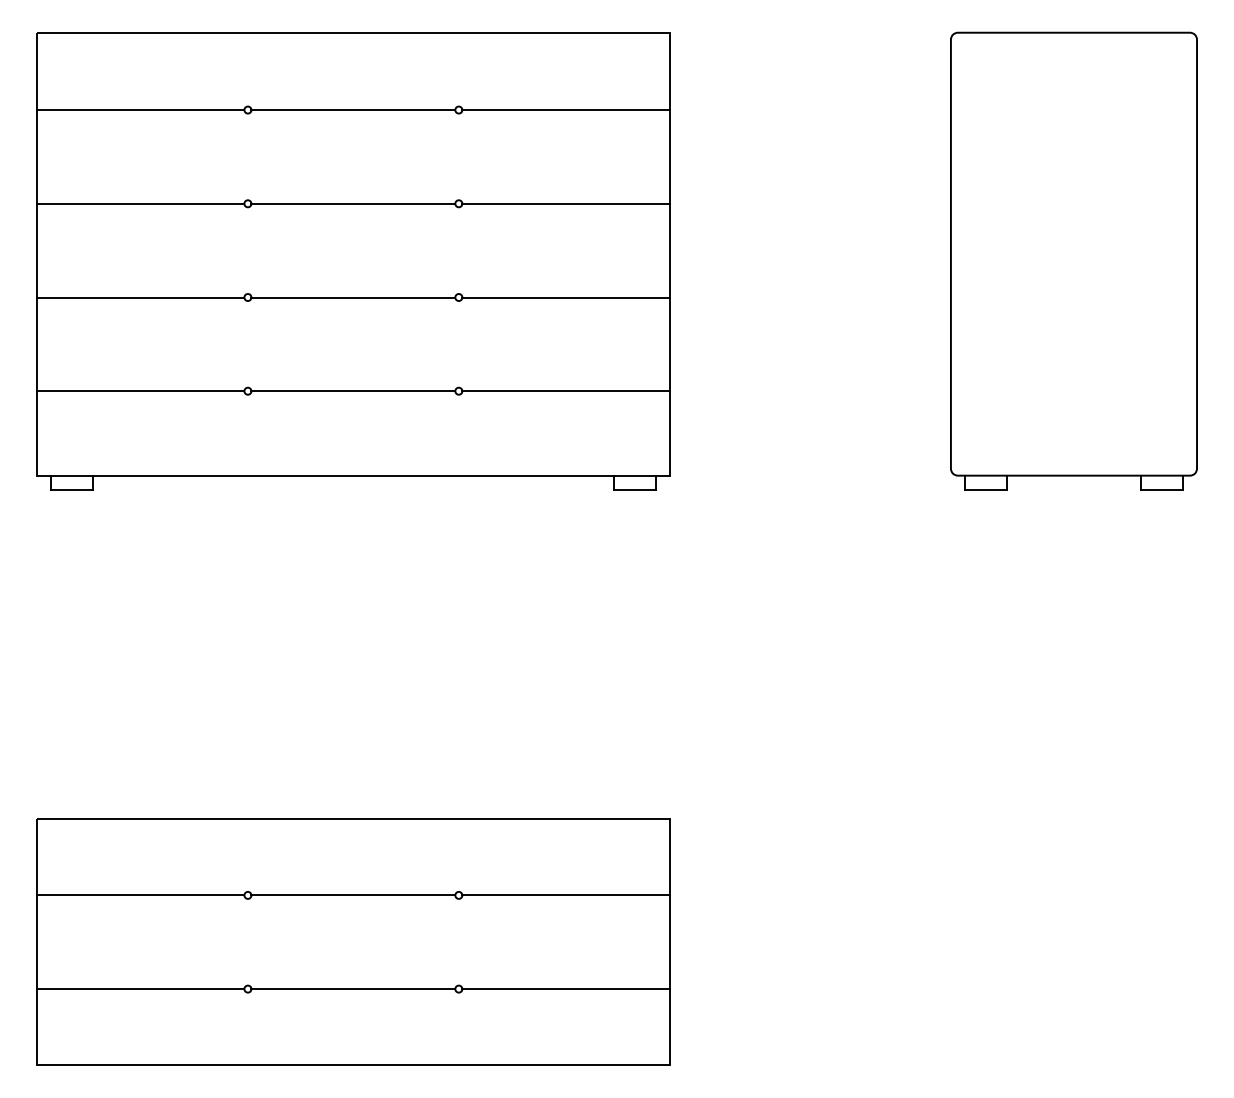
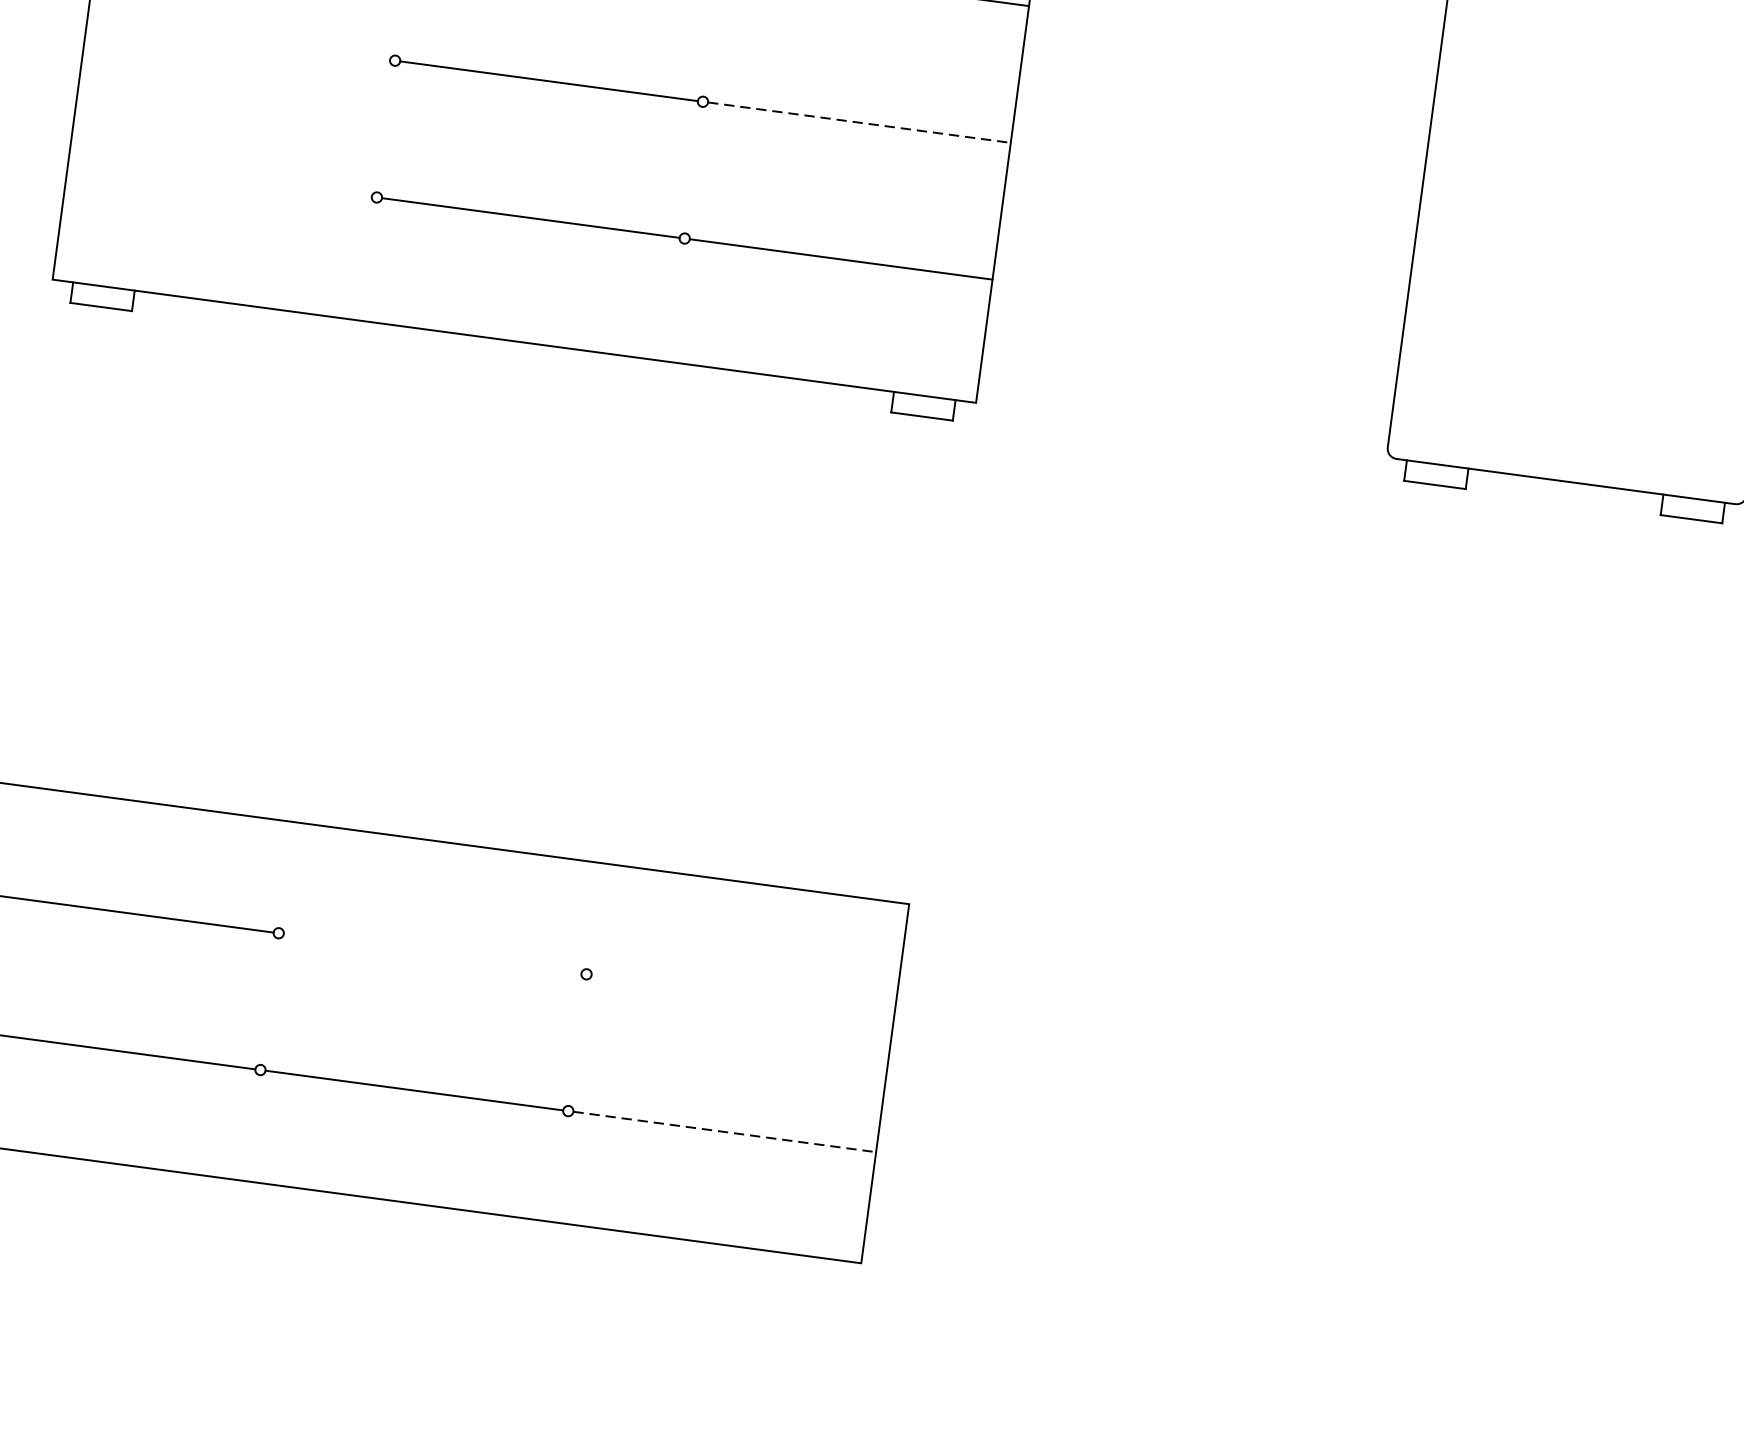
line: (140, 297) -> (238, 39), removed
line: (566, 297) -> (860, 122), solid -> dashed
line: (140, 391) -> (220, 176), removed
line: (353, 895) -> (432, 953), removed
line: (565, 895) -> (742, 995), removed
line: (566, 989) -> (725, 1132), solid -> dashed

